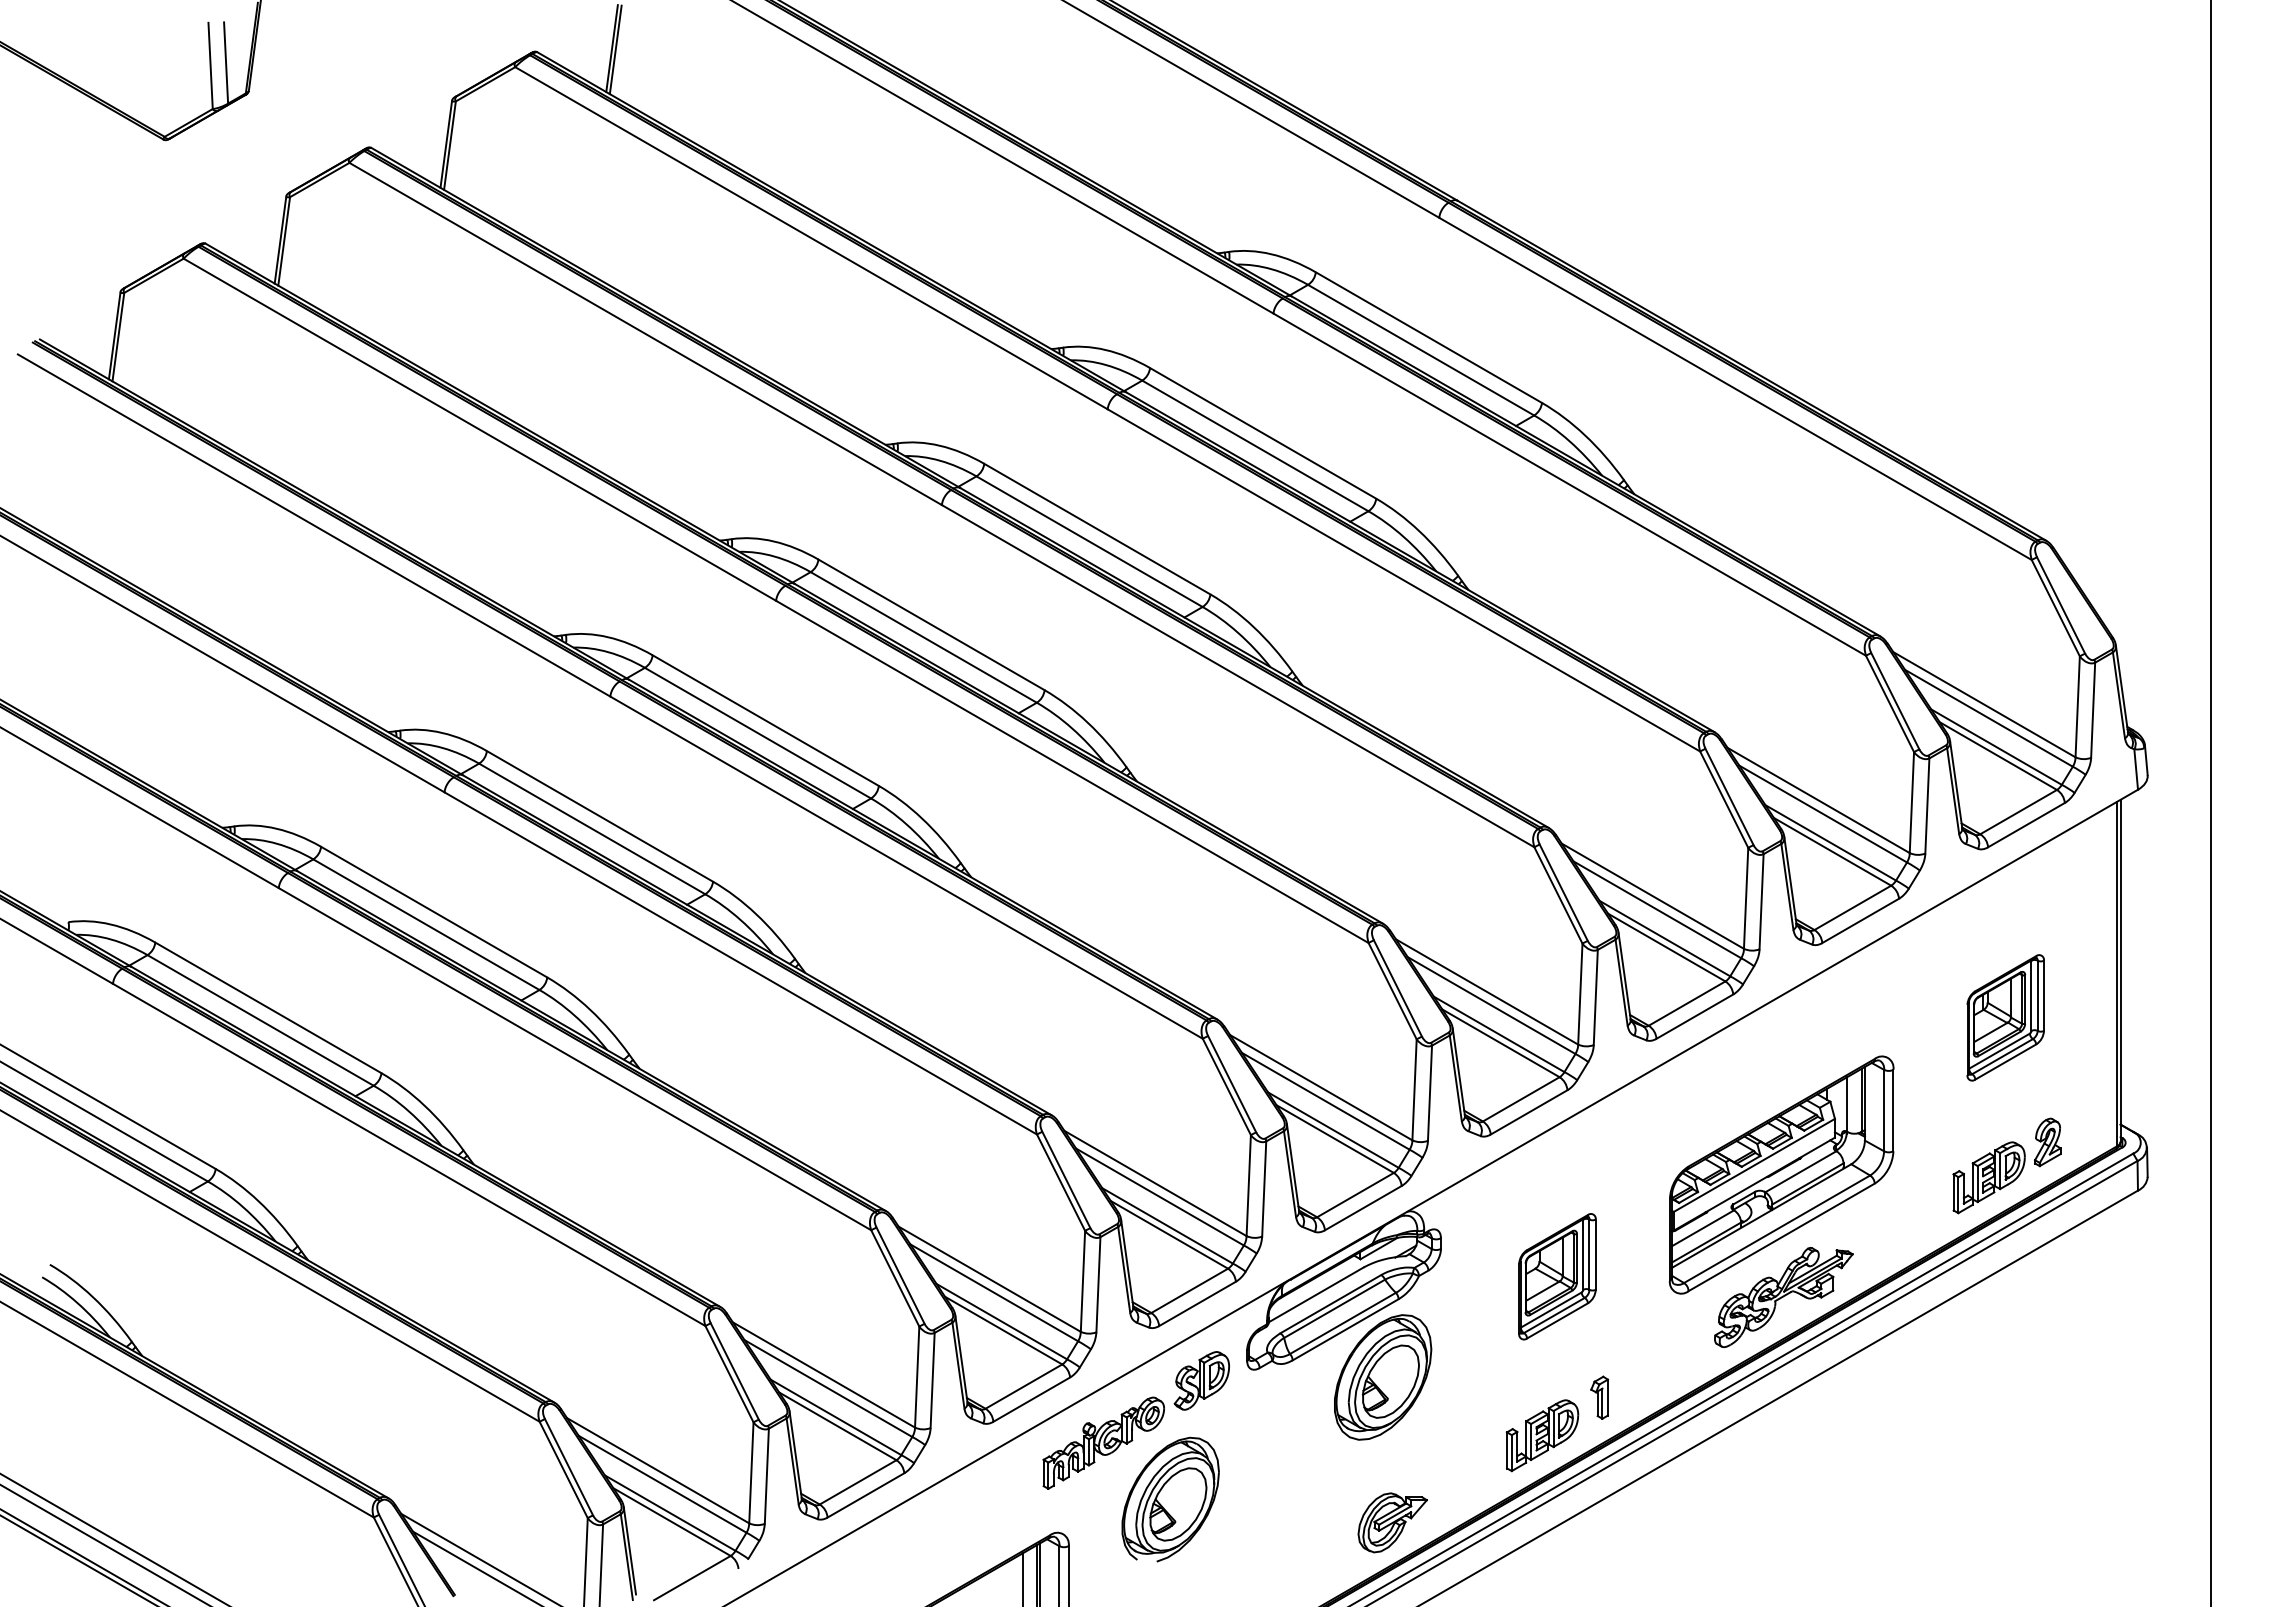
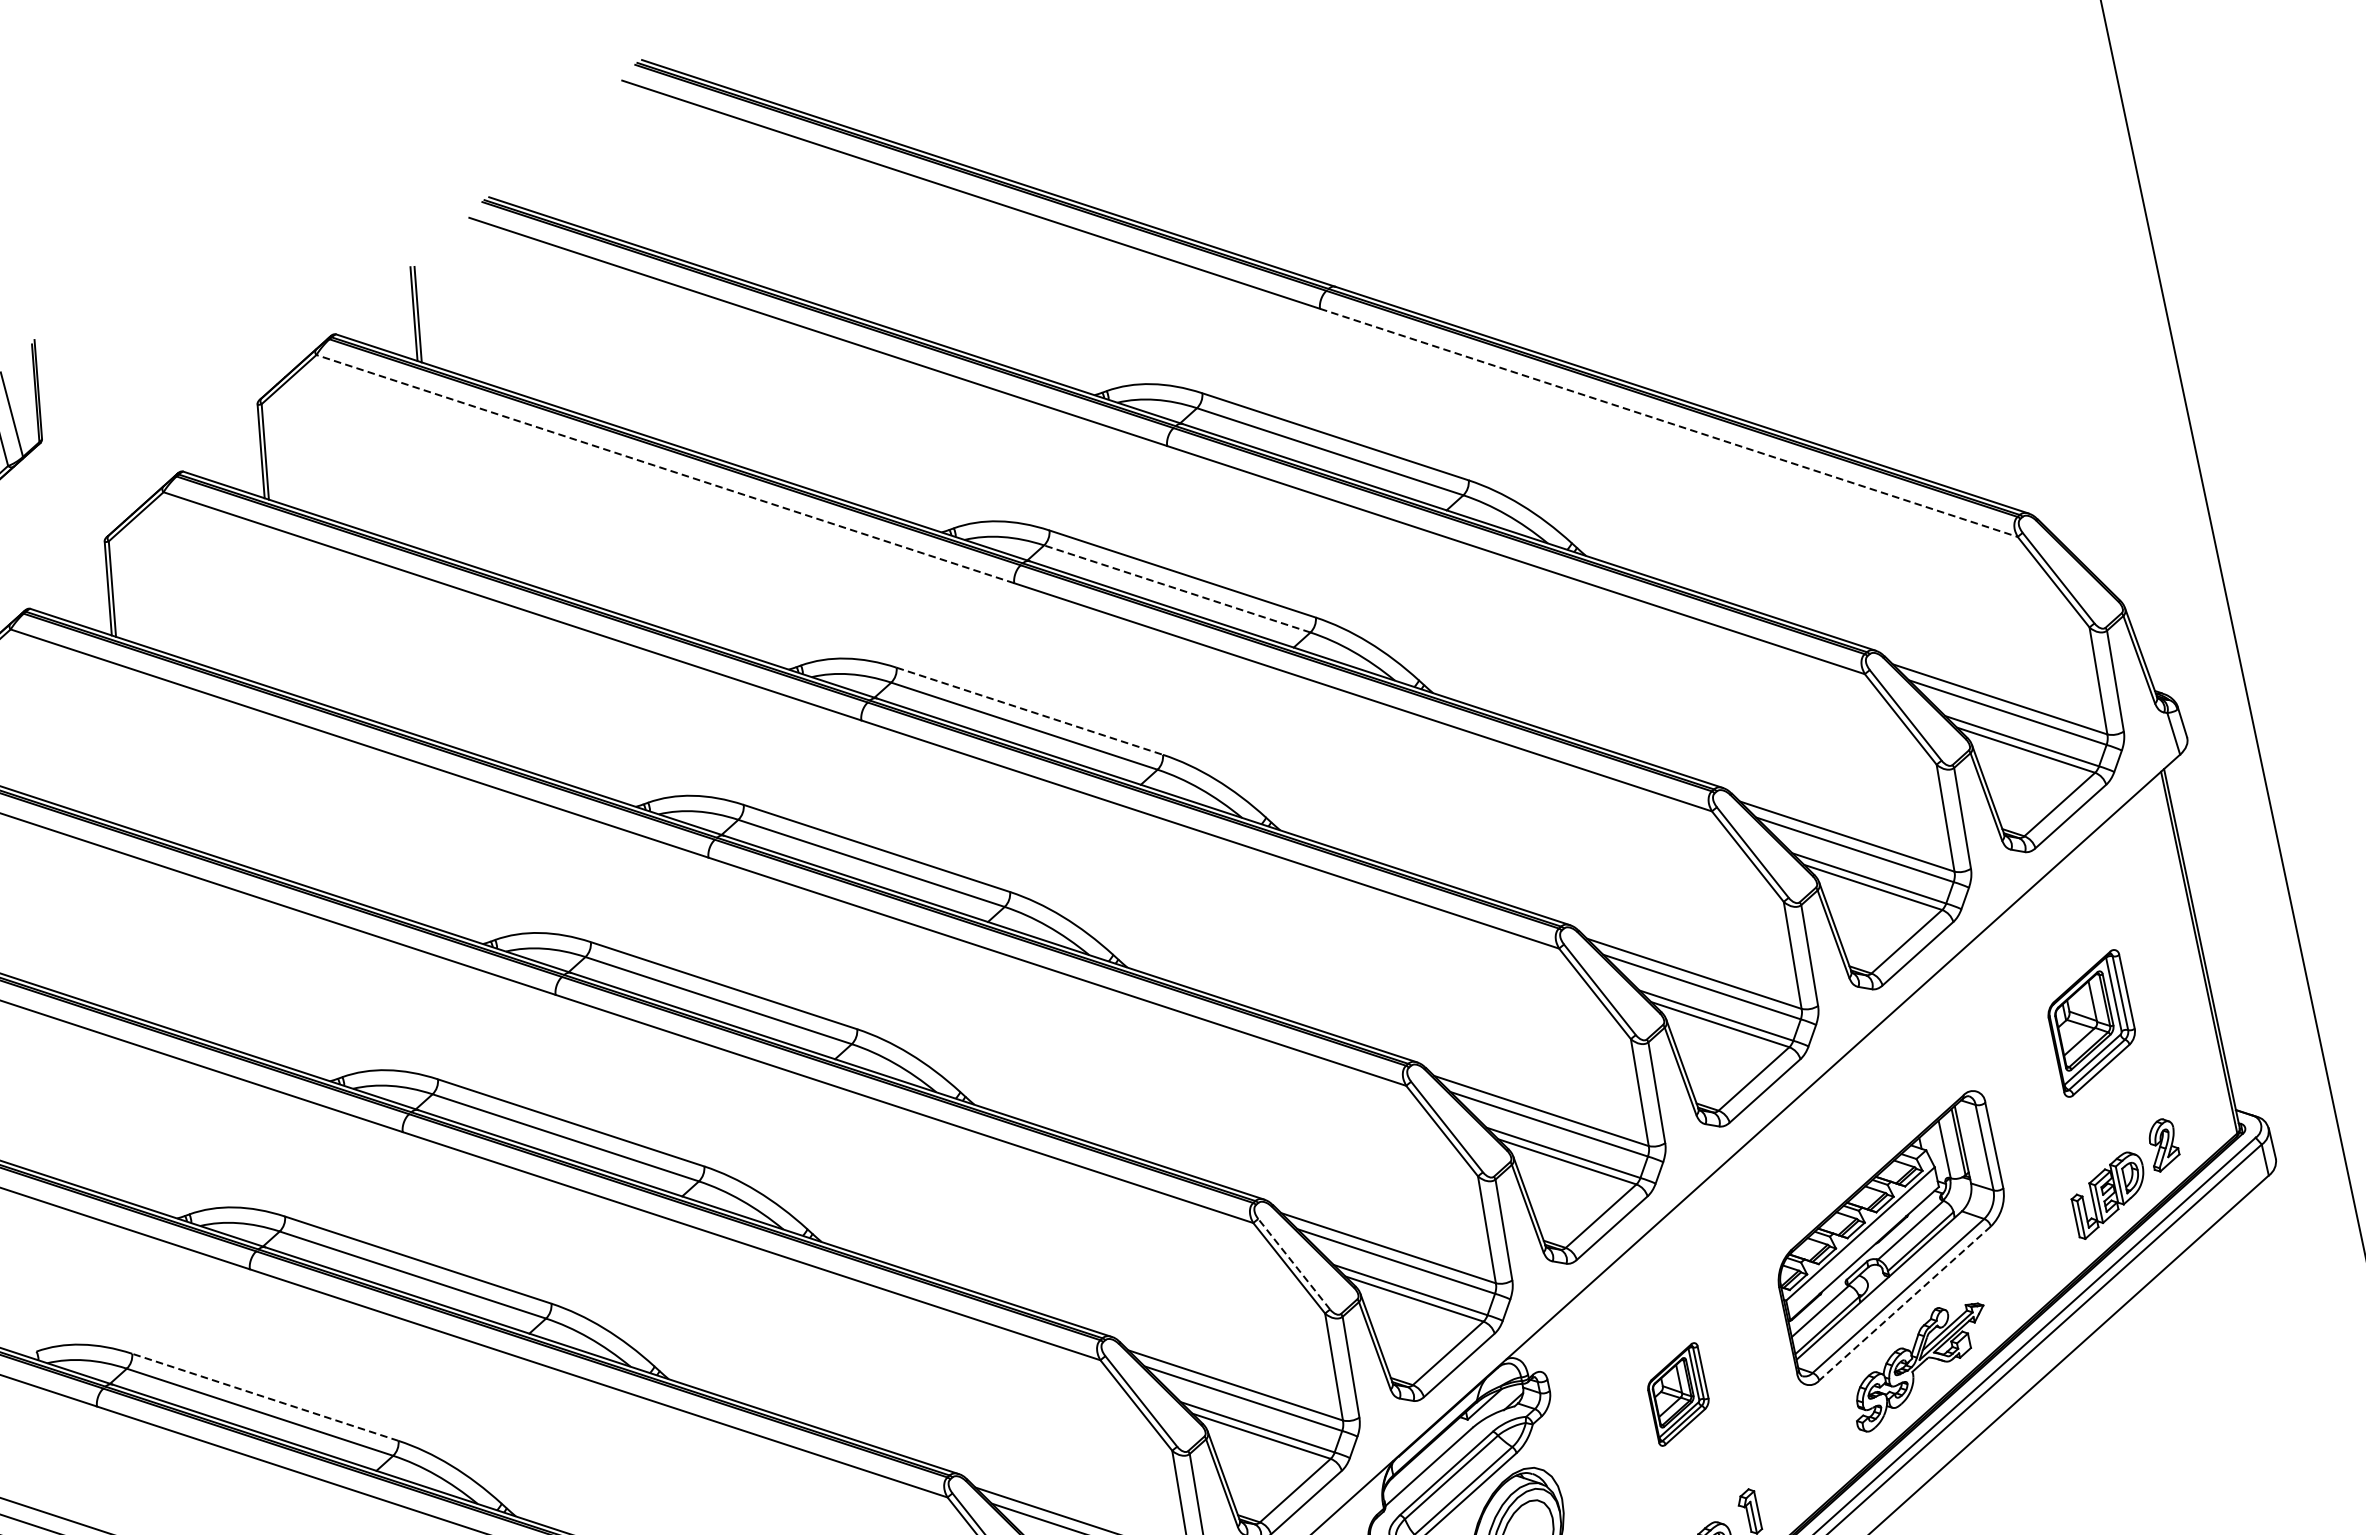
line: (811, 238) -> (665, 469), solid -> dashed
line: (1735, 389) -> (1668, 423), solid -> dashed
line: (1255, 445) -> (1177, 588), solid -> dashed
line: (1097, 529) -> (1030, 711), solid -> dashed
line: (268, 1007) -> (265, 1396), solid -> dashed
line: (1232, 1084) -> (1294, 1264), solid -> dashed
line: (1781, 1237) -> (1904, 1303), solid -> dashed
part: (1557, 1276) -> (1678, 1394), size x0.7

